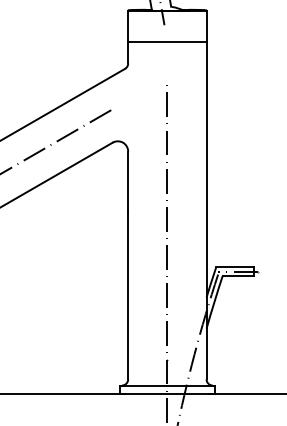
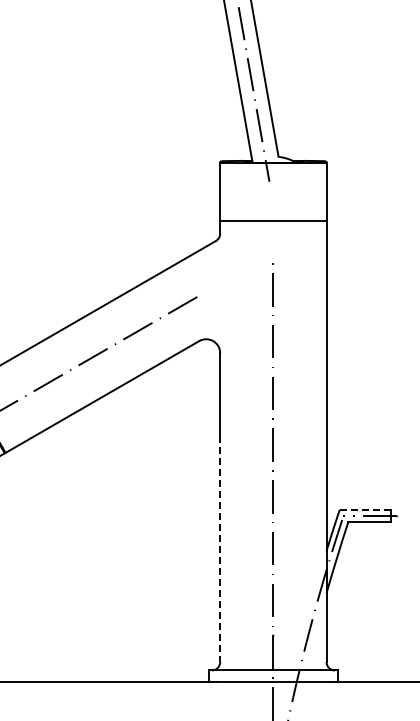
line: (167, 41) -> (273, 221), moved
line: (235, 266) -> (365, 509), solid -> dashed
line: (128, 296) -> (220, 549), solid -> dashed

